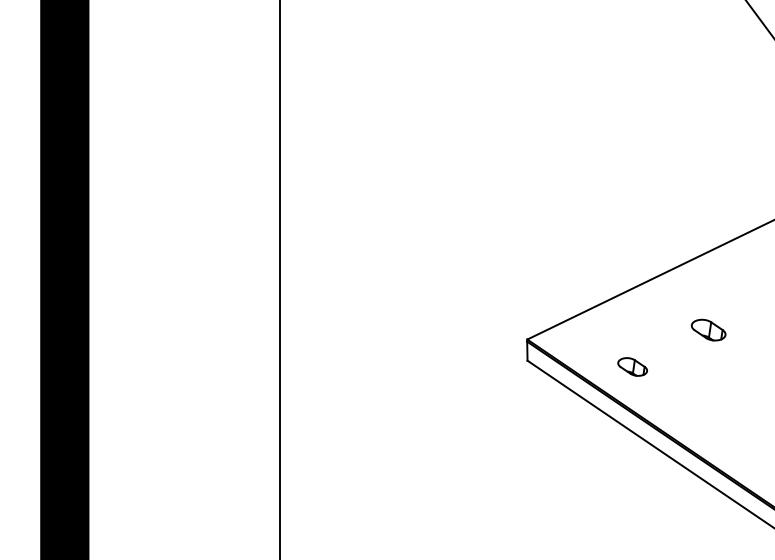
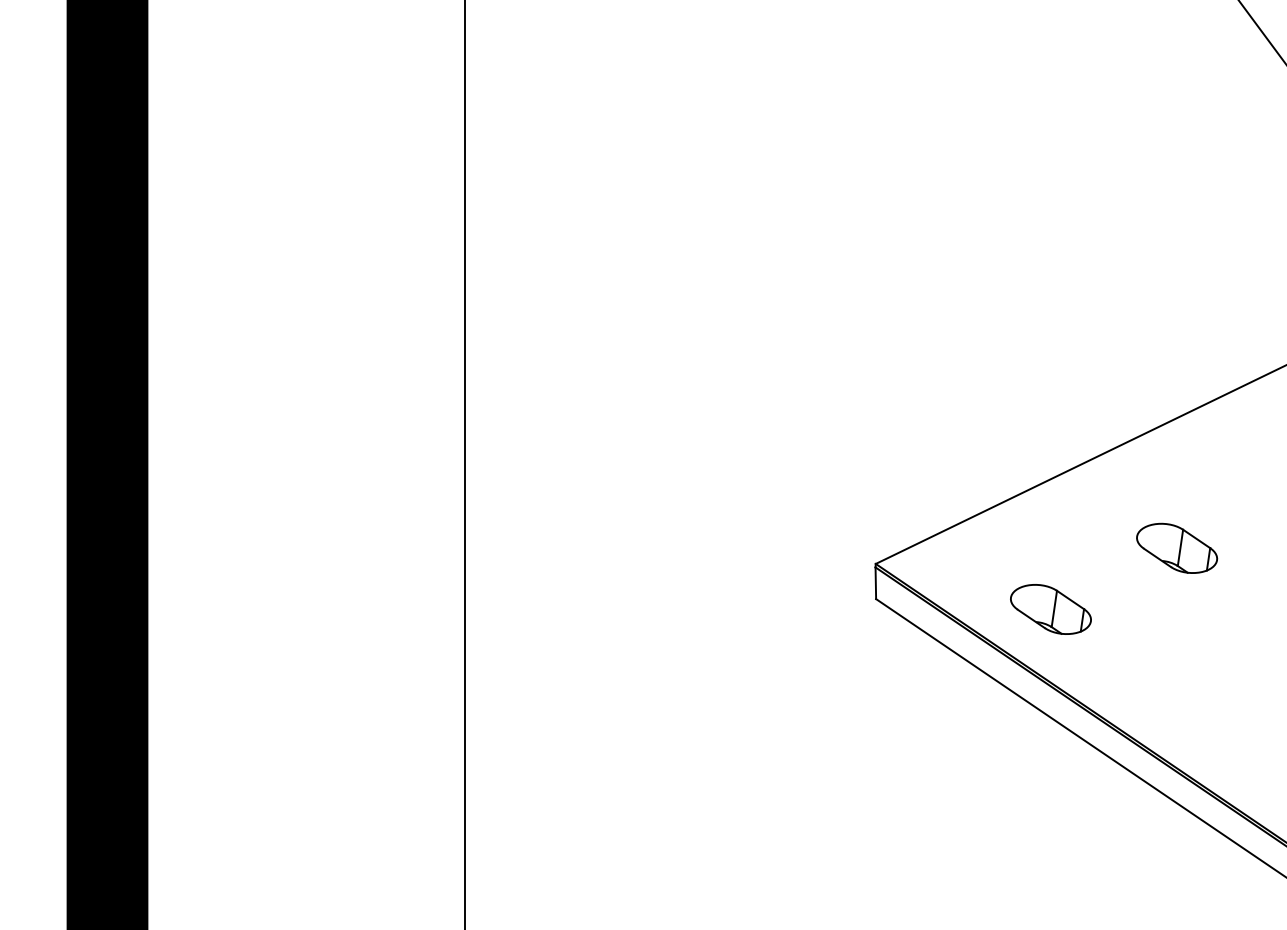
part: (708, 329) -> (1176, 547), size x1.43
part: (632, 366) -> (1050, 608), size x1.67

